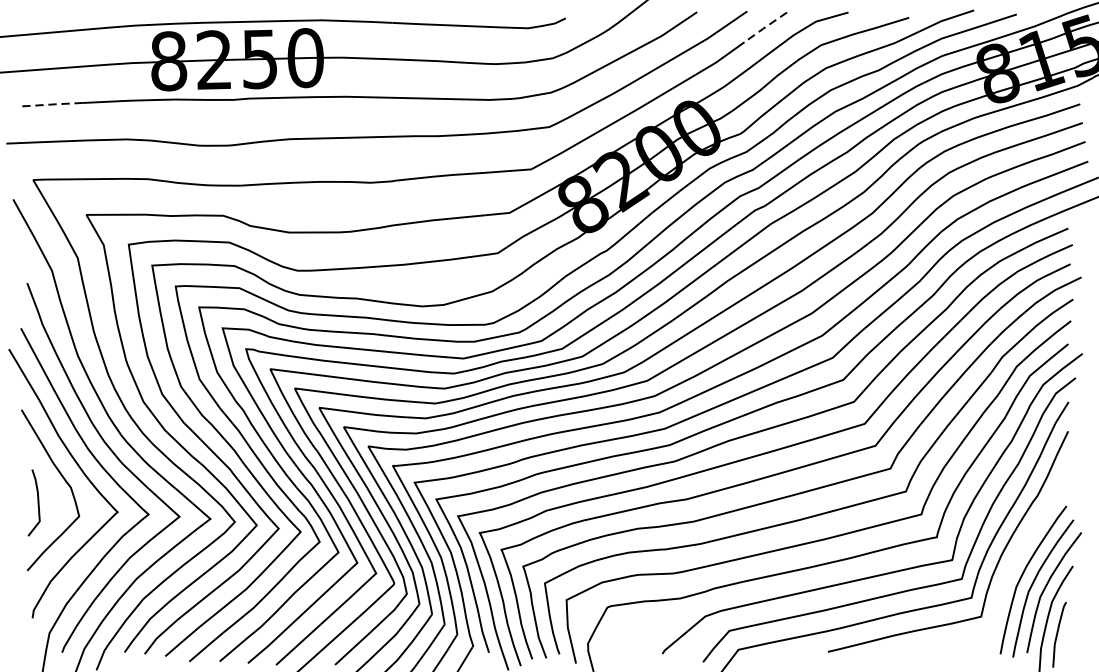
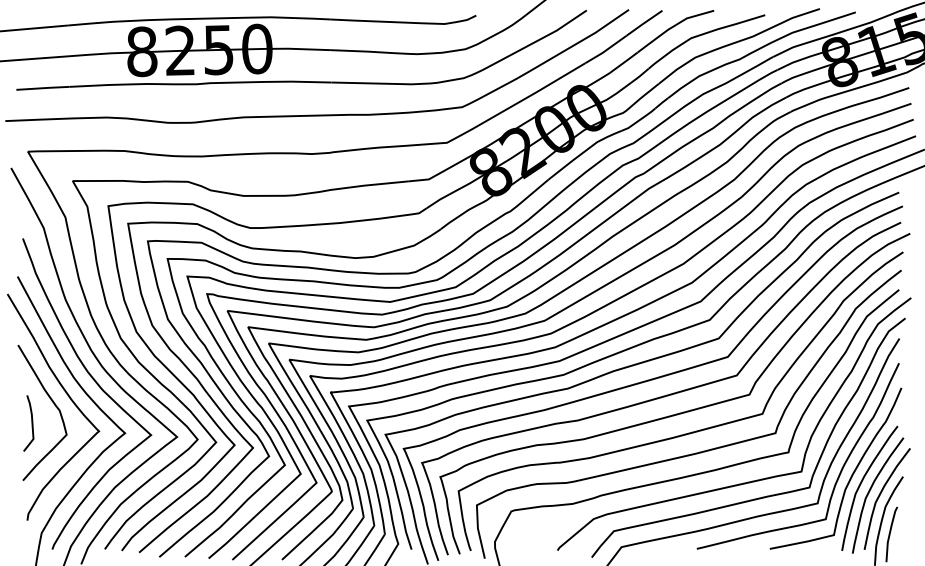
line: (764, 27) -> (643, 23), dashed -> solid
line: (50, 104) -> (42, 88), dashed -> solid
curve: (1010, 565) -> (850, 476), added

